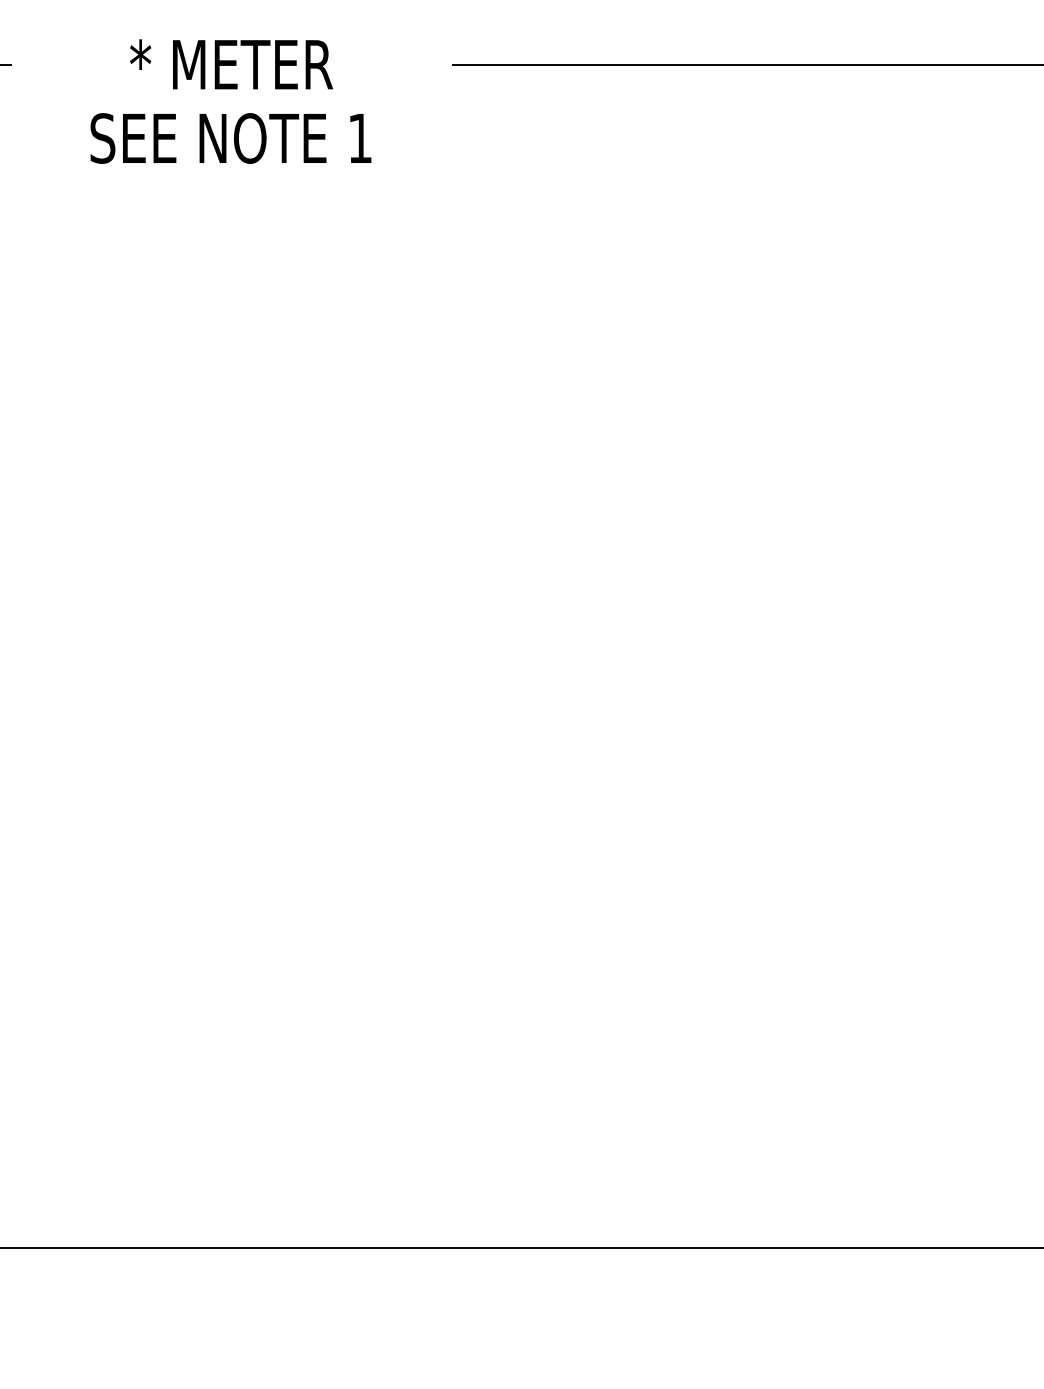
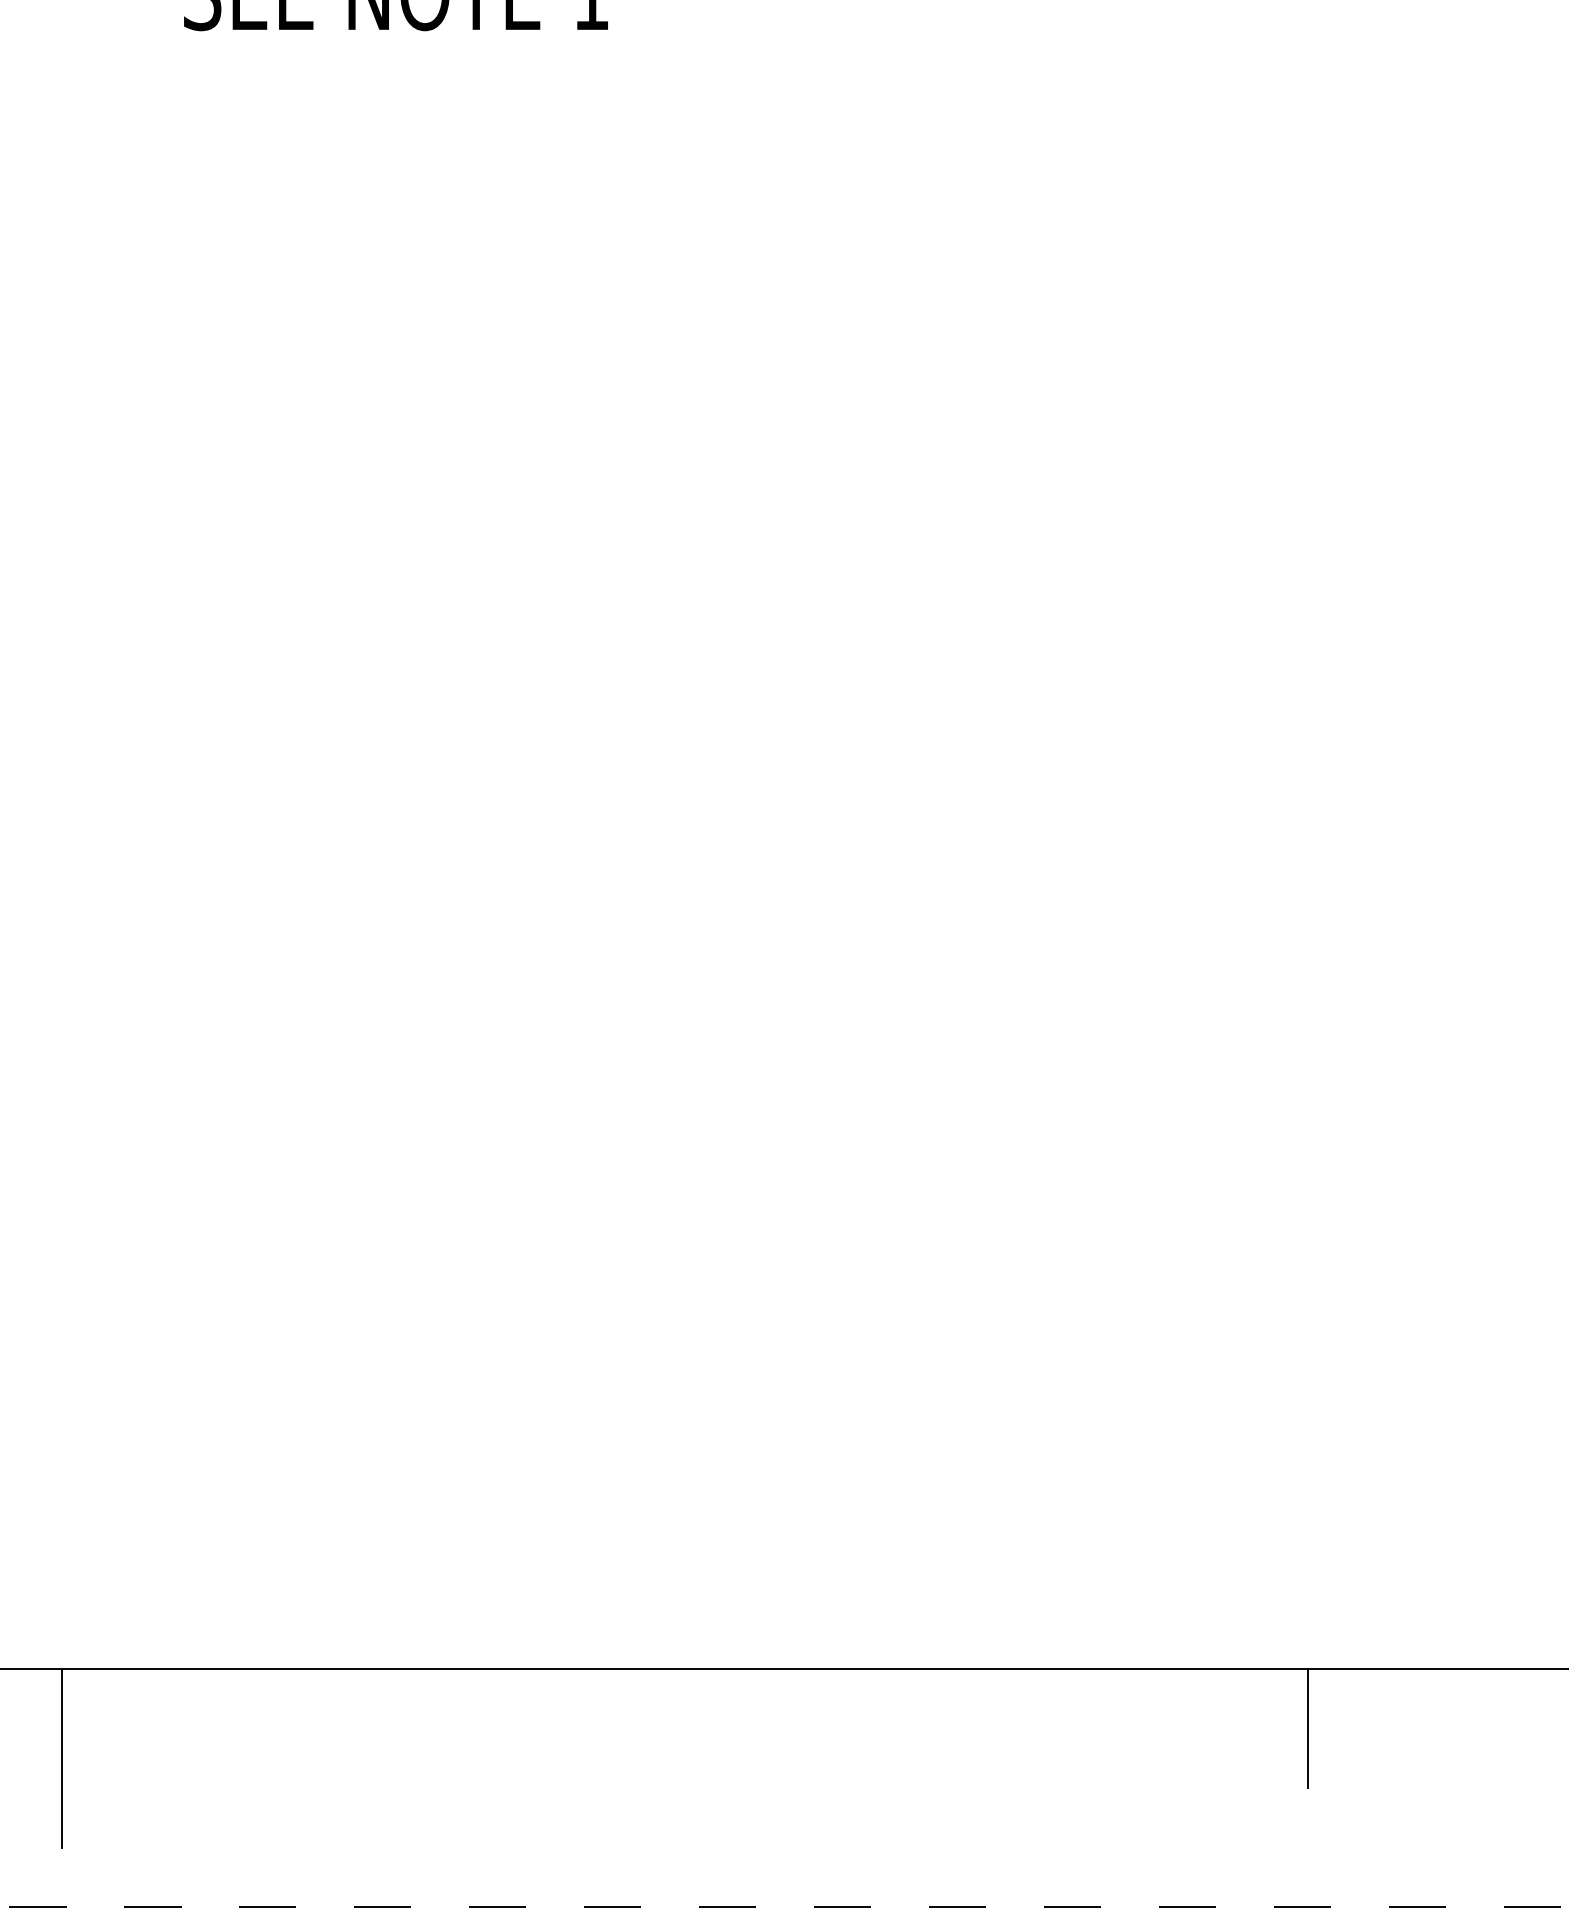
line: (834, 1287) -> (1307, 1728), added
line: (9, 1307) -> (61, 1758), added

